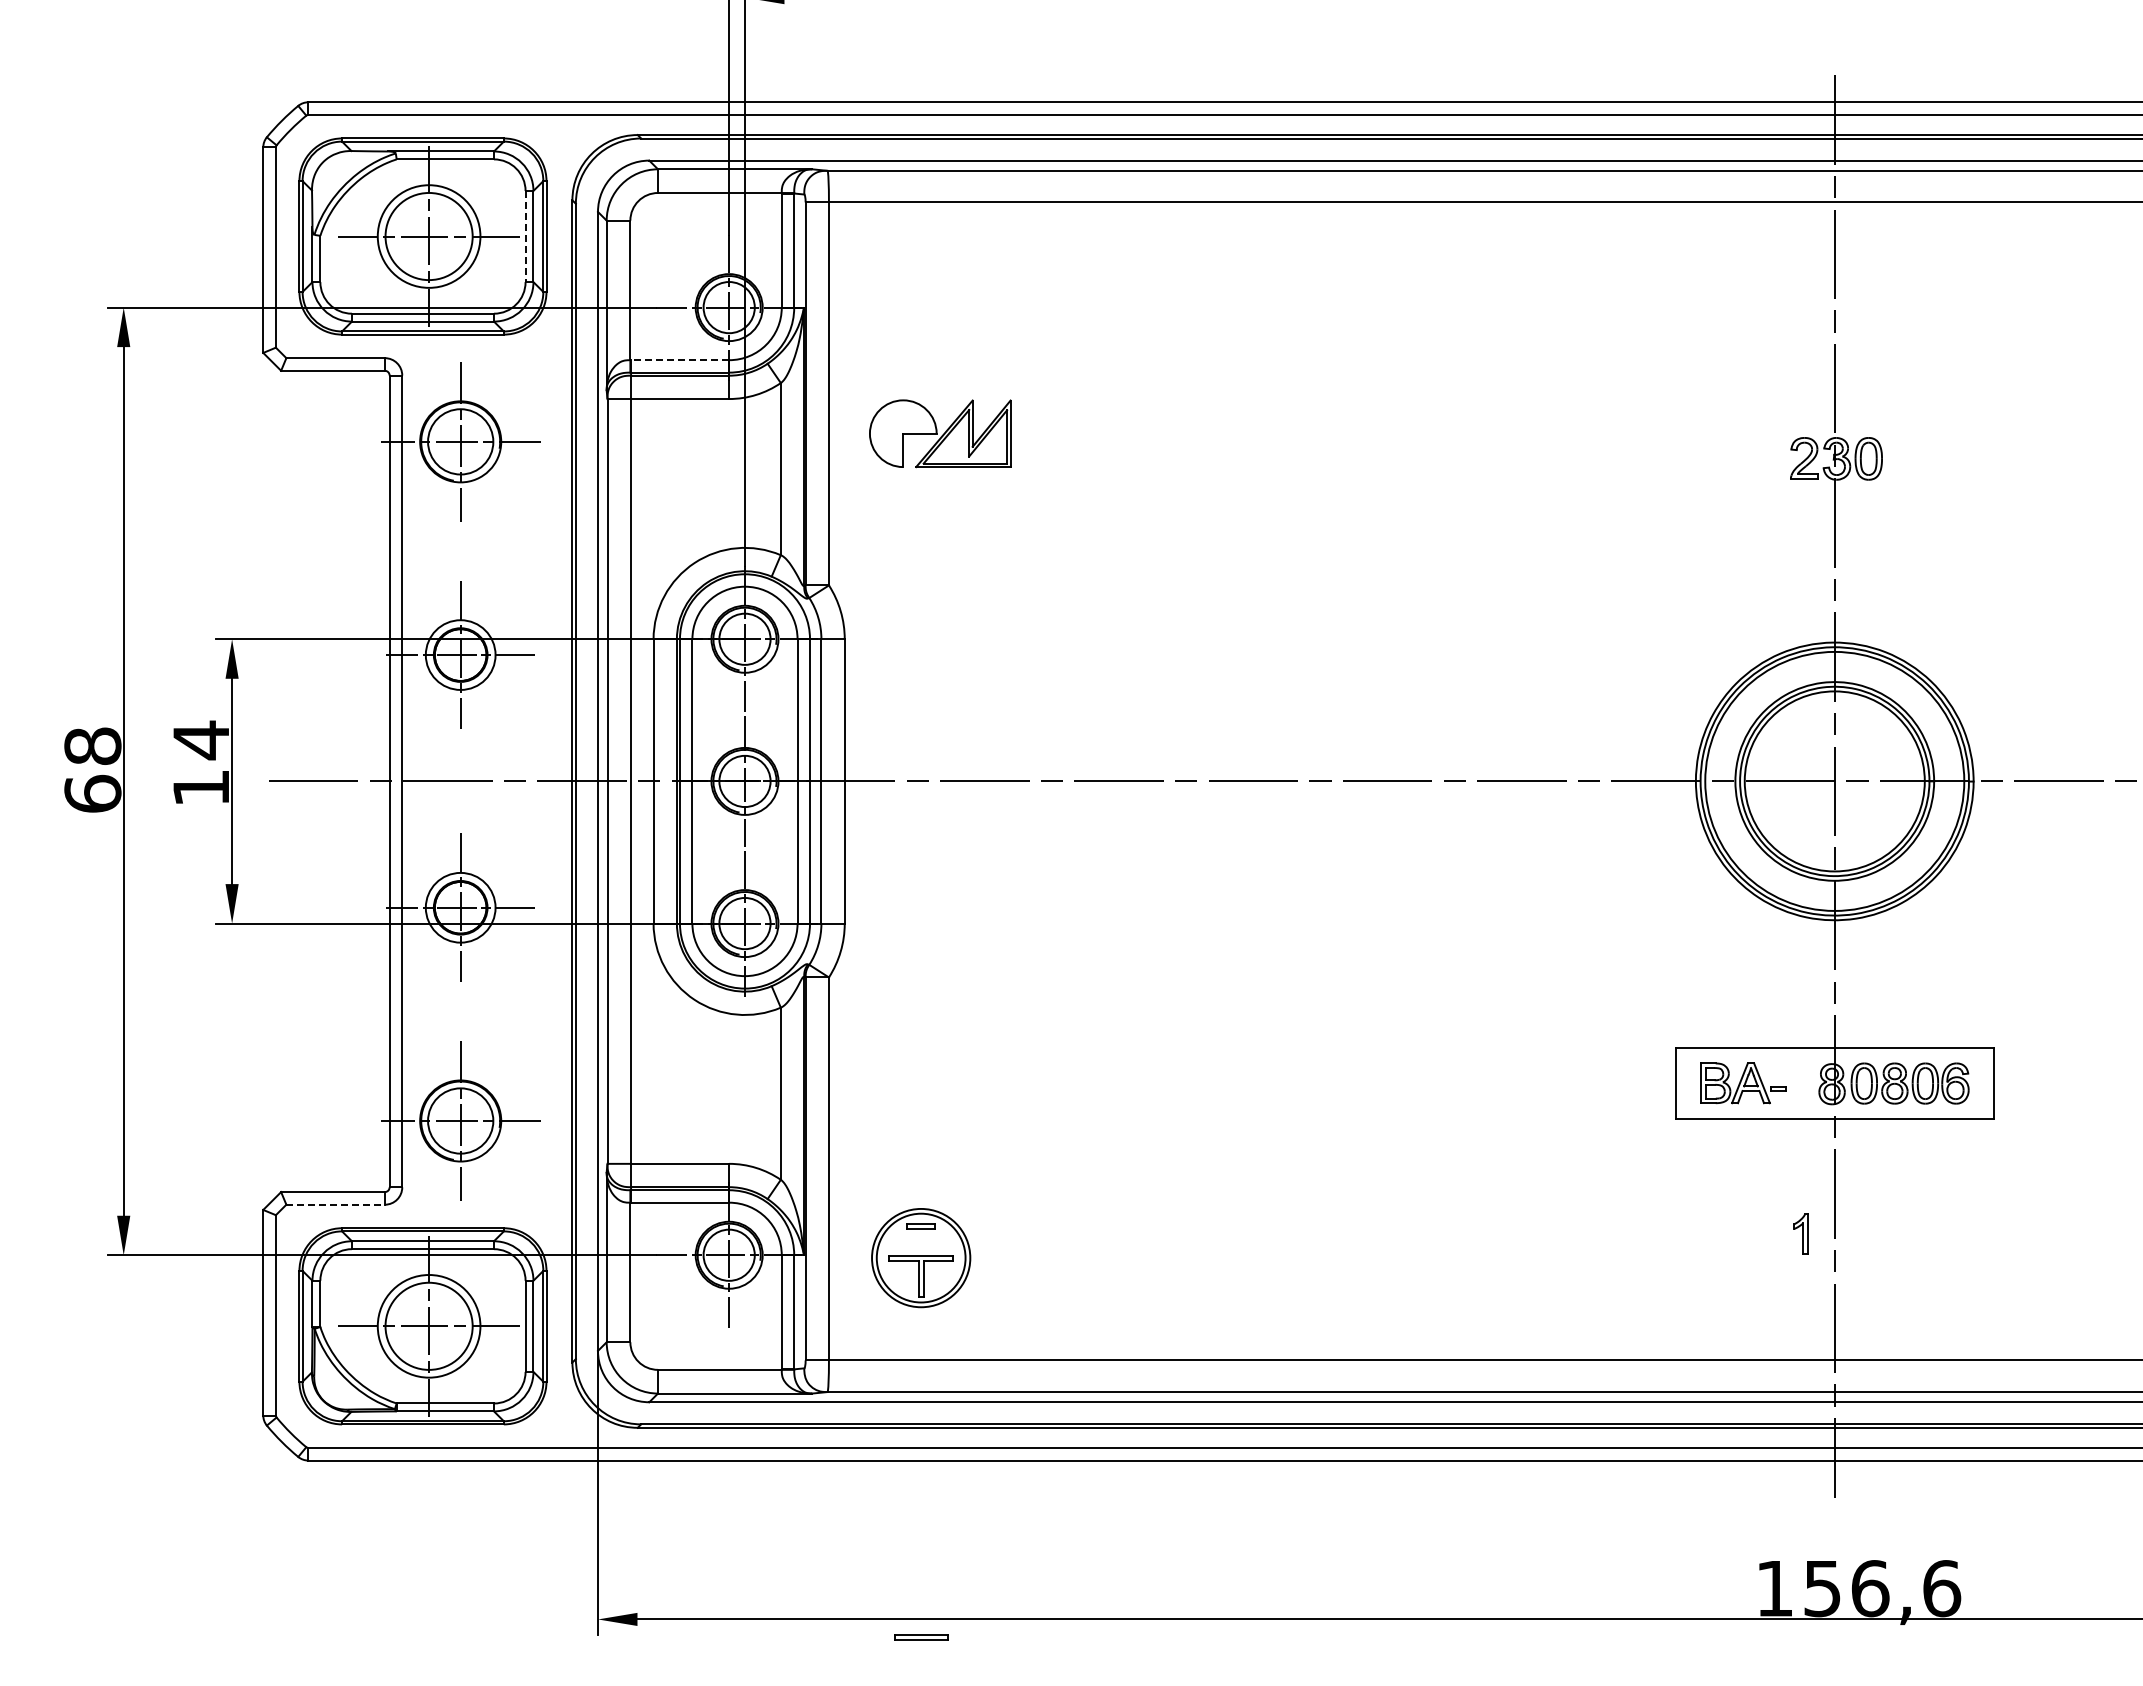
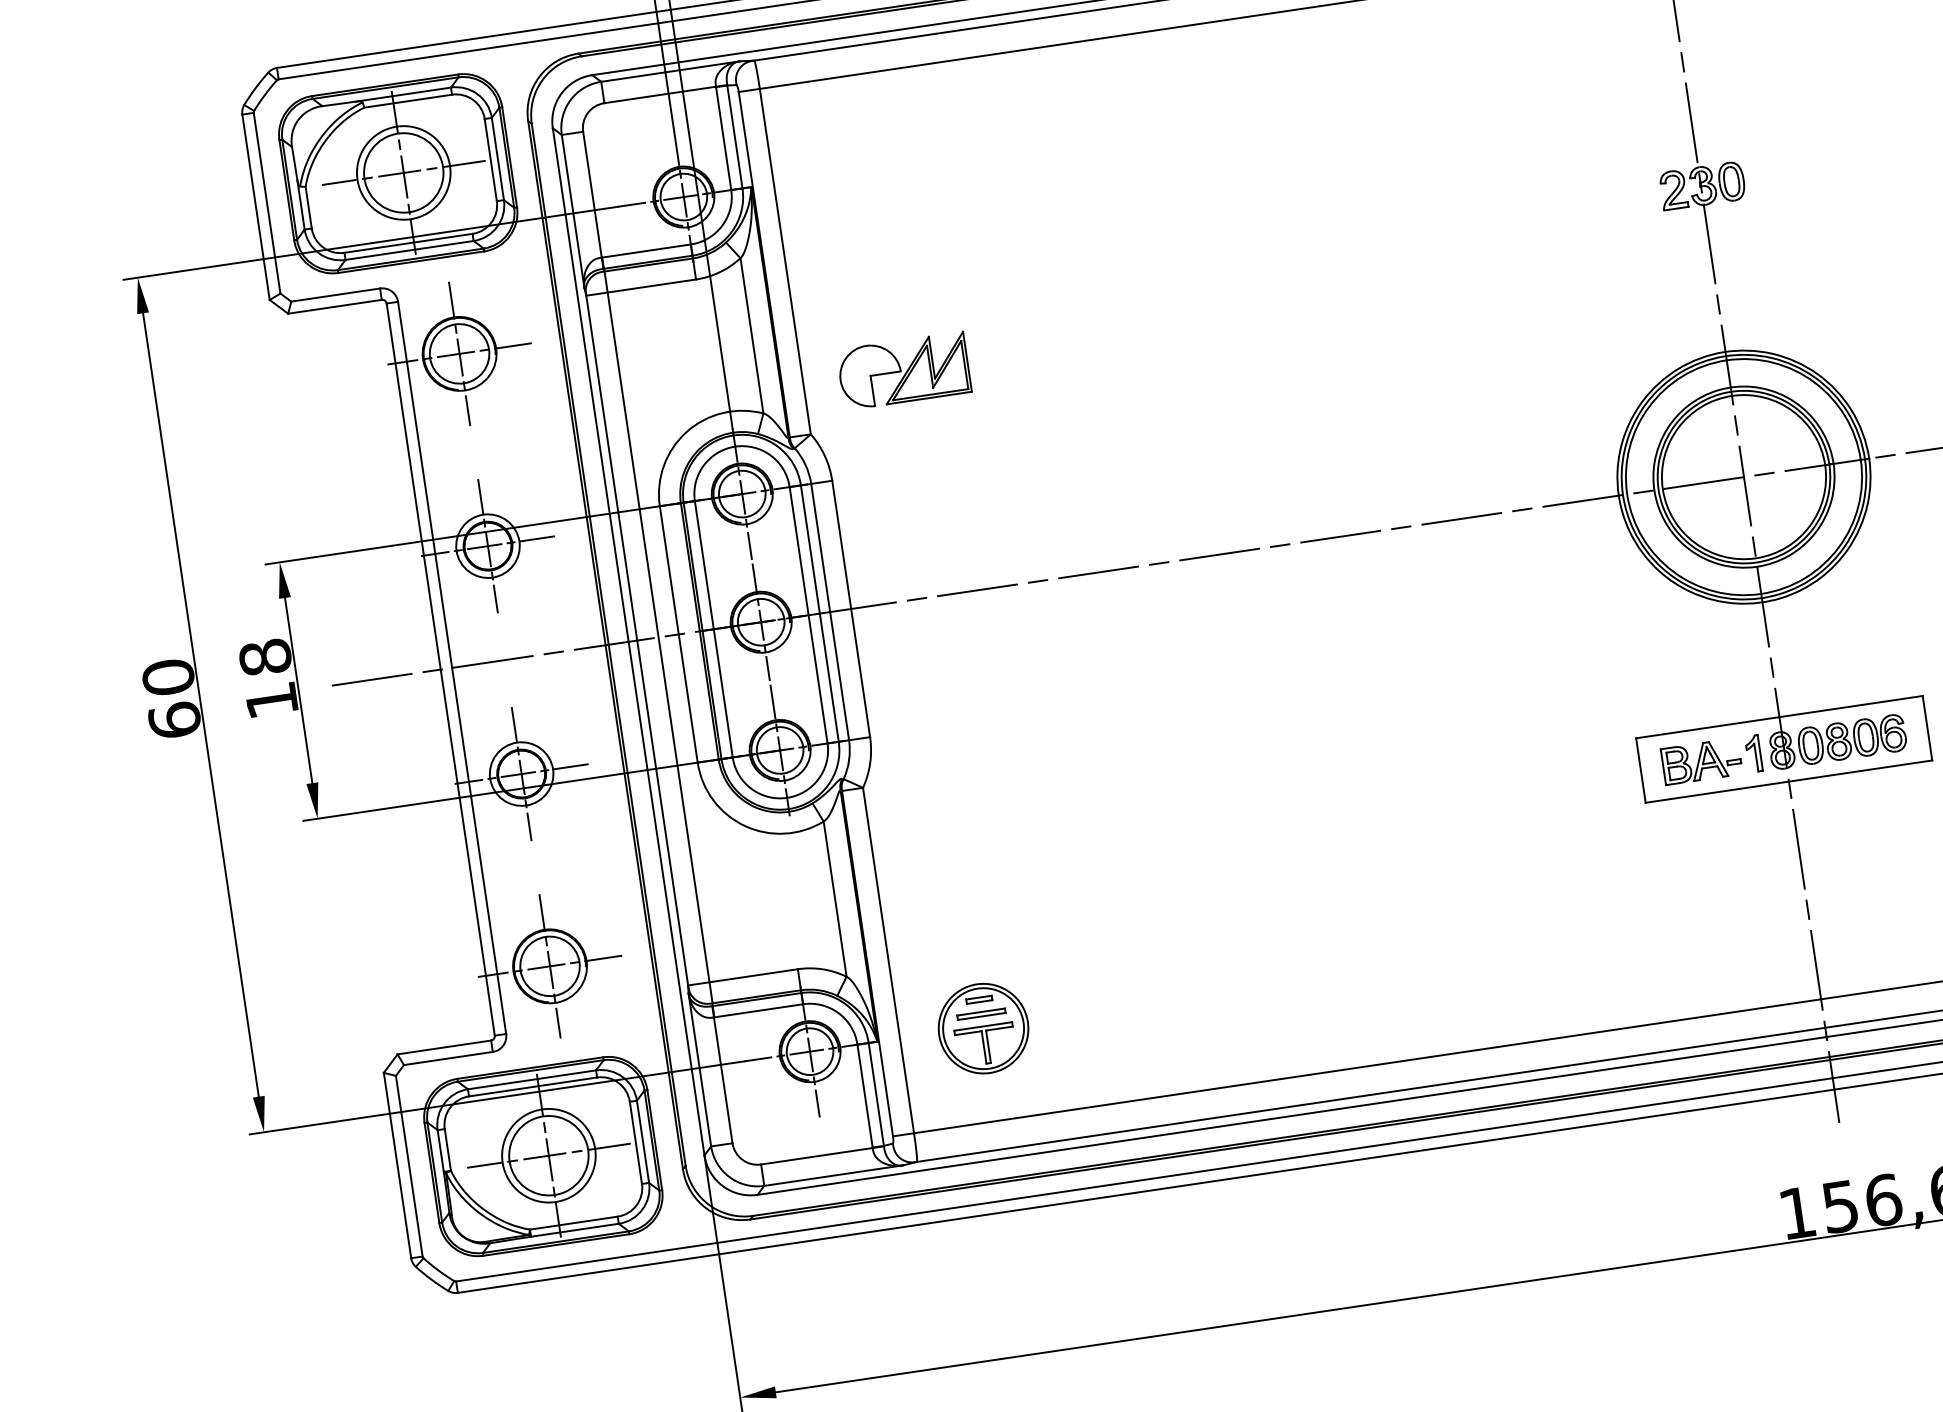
line: (525, 236) -> (490, 160), dashed -> solid
line: (679, 360) -> (646, 251), dashed -> solid
part: (940, 433) -> (904, 370), moved
text: (200, 740) -> (264, 657), 14 -> 18
text: (92, 746) -> (168, 677), 68 -> 60
line: (336, 1204) -> (449, 1058), dashed -> solid
part: (1800, 1233) -> (1753, 753), moved
part: (921, 1637) -> (981, 1014), moved

